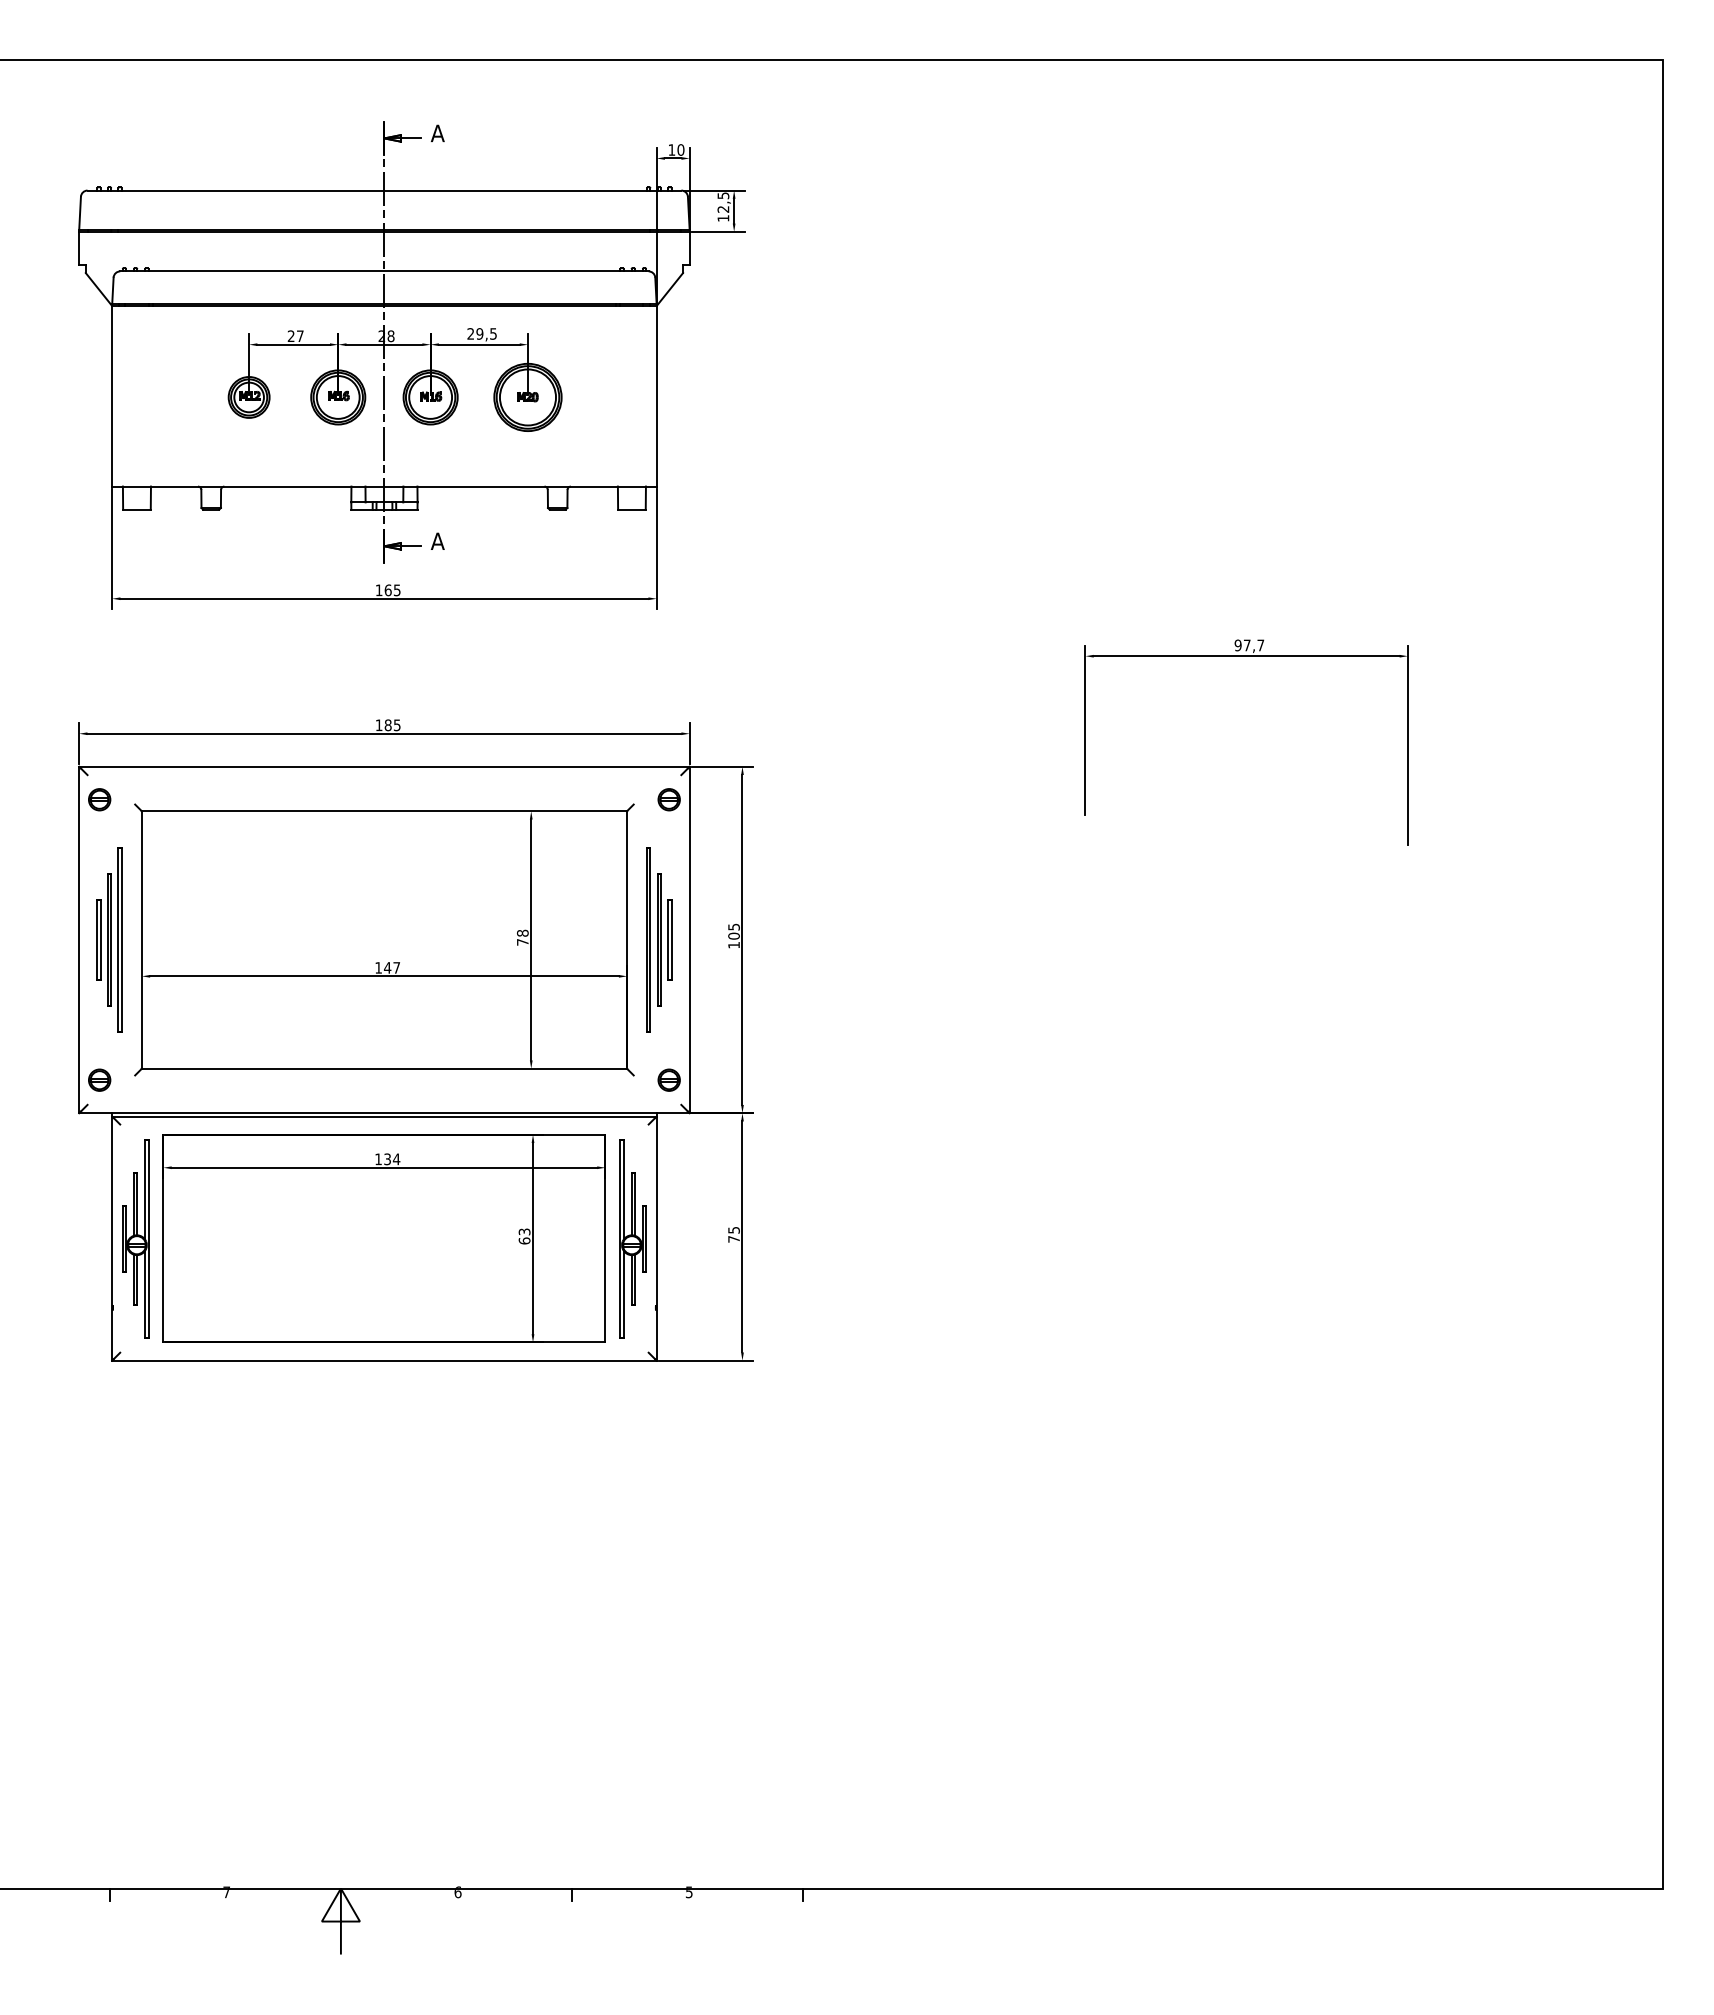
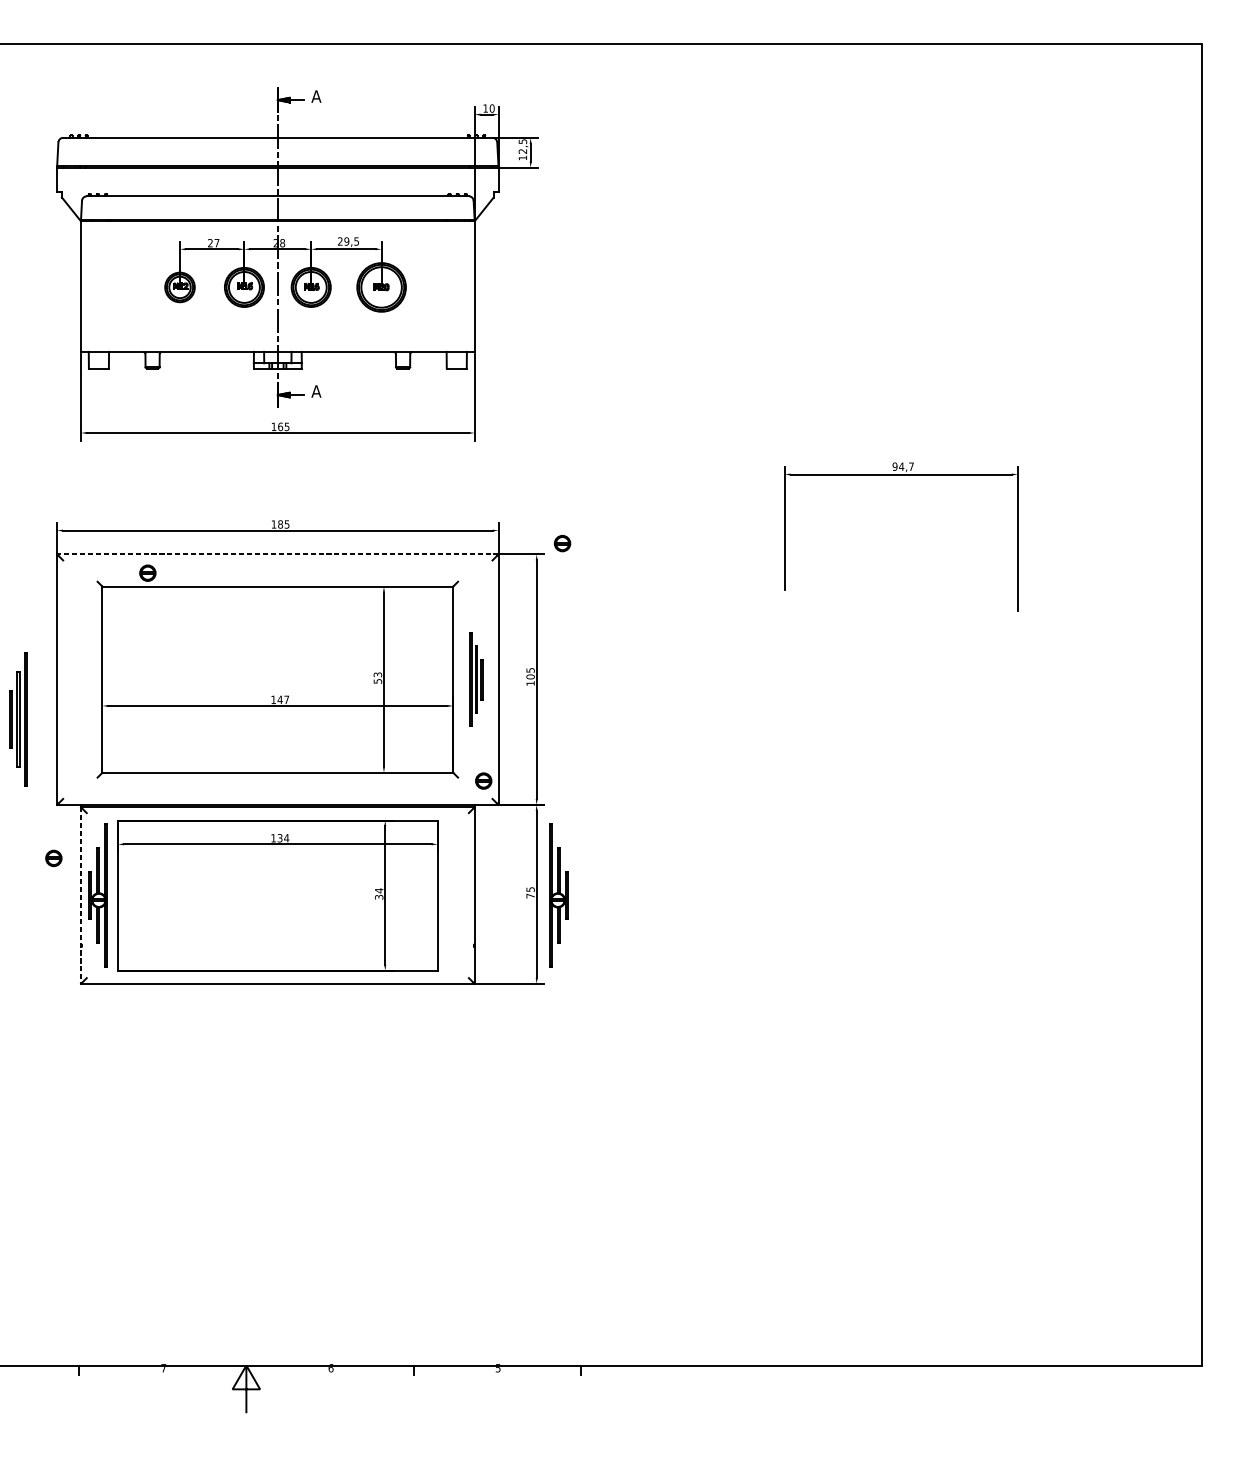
text: (1246, 645) -> (901, 466), 97,7 -> 94,7
line: (383, 766) -> (277, 554), solid -> dashed
part: (99, 799) -> (147, 573), moved
part: (668, 799) -> (562, 543), moved
text: (522, 937) -> (377, 677), 78 -> 53
part: (109, 939) -> (18, 719), moved
part: (659, 939) -> (476, 679), size x0.7
part: (99, 1079) -> (53, 857), moved
text: (524, 1236) -> (379, 894), 63 -> 34
part: (632, 1238) -> (558, 895), moved
line: (112, 1239) -> (81, 896), solid -> dashed

